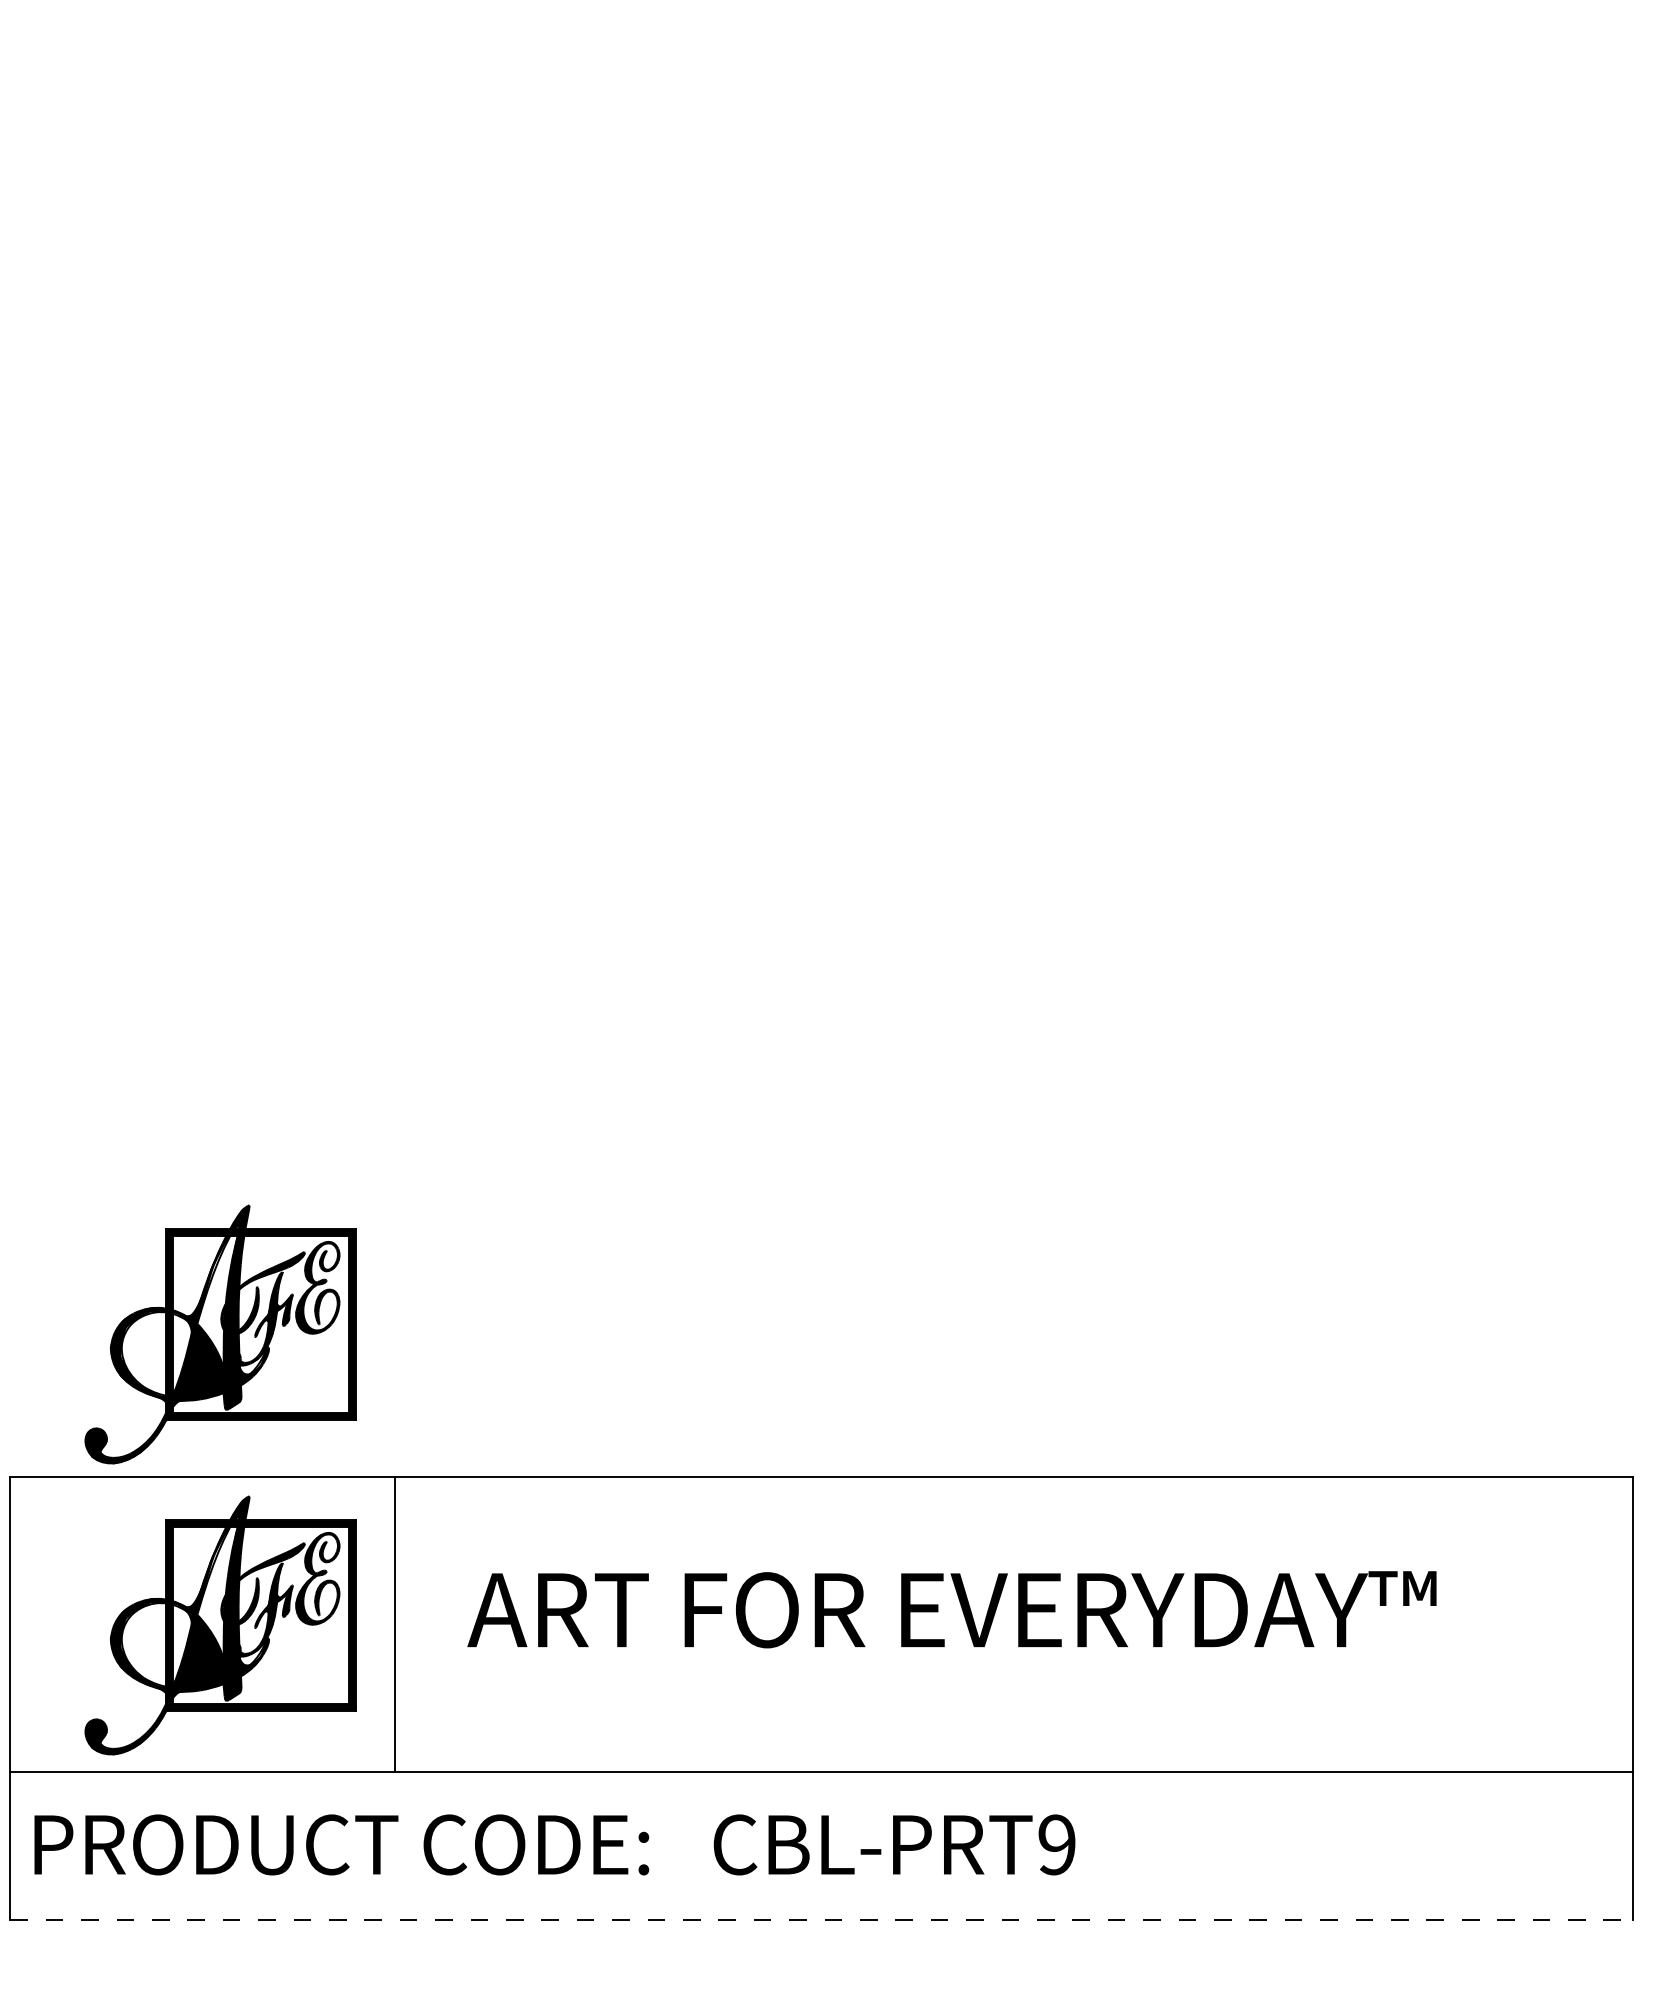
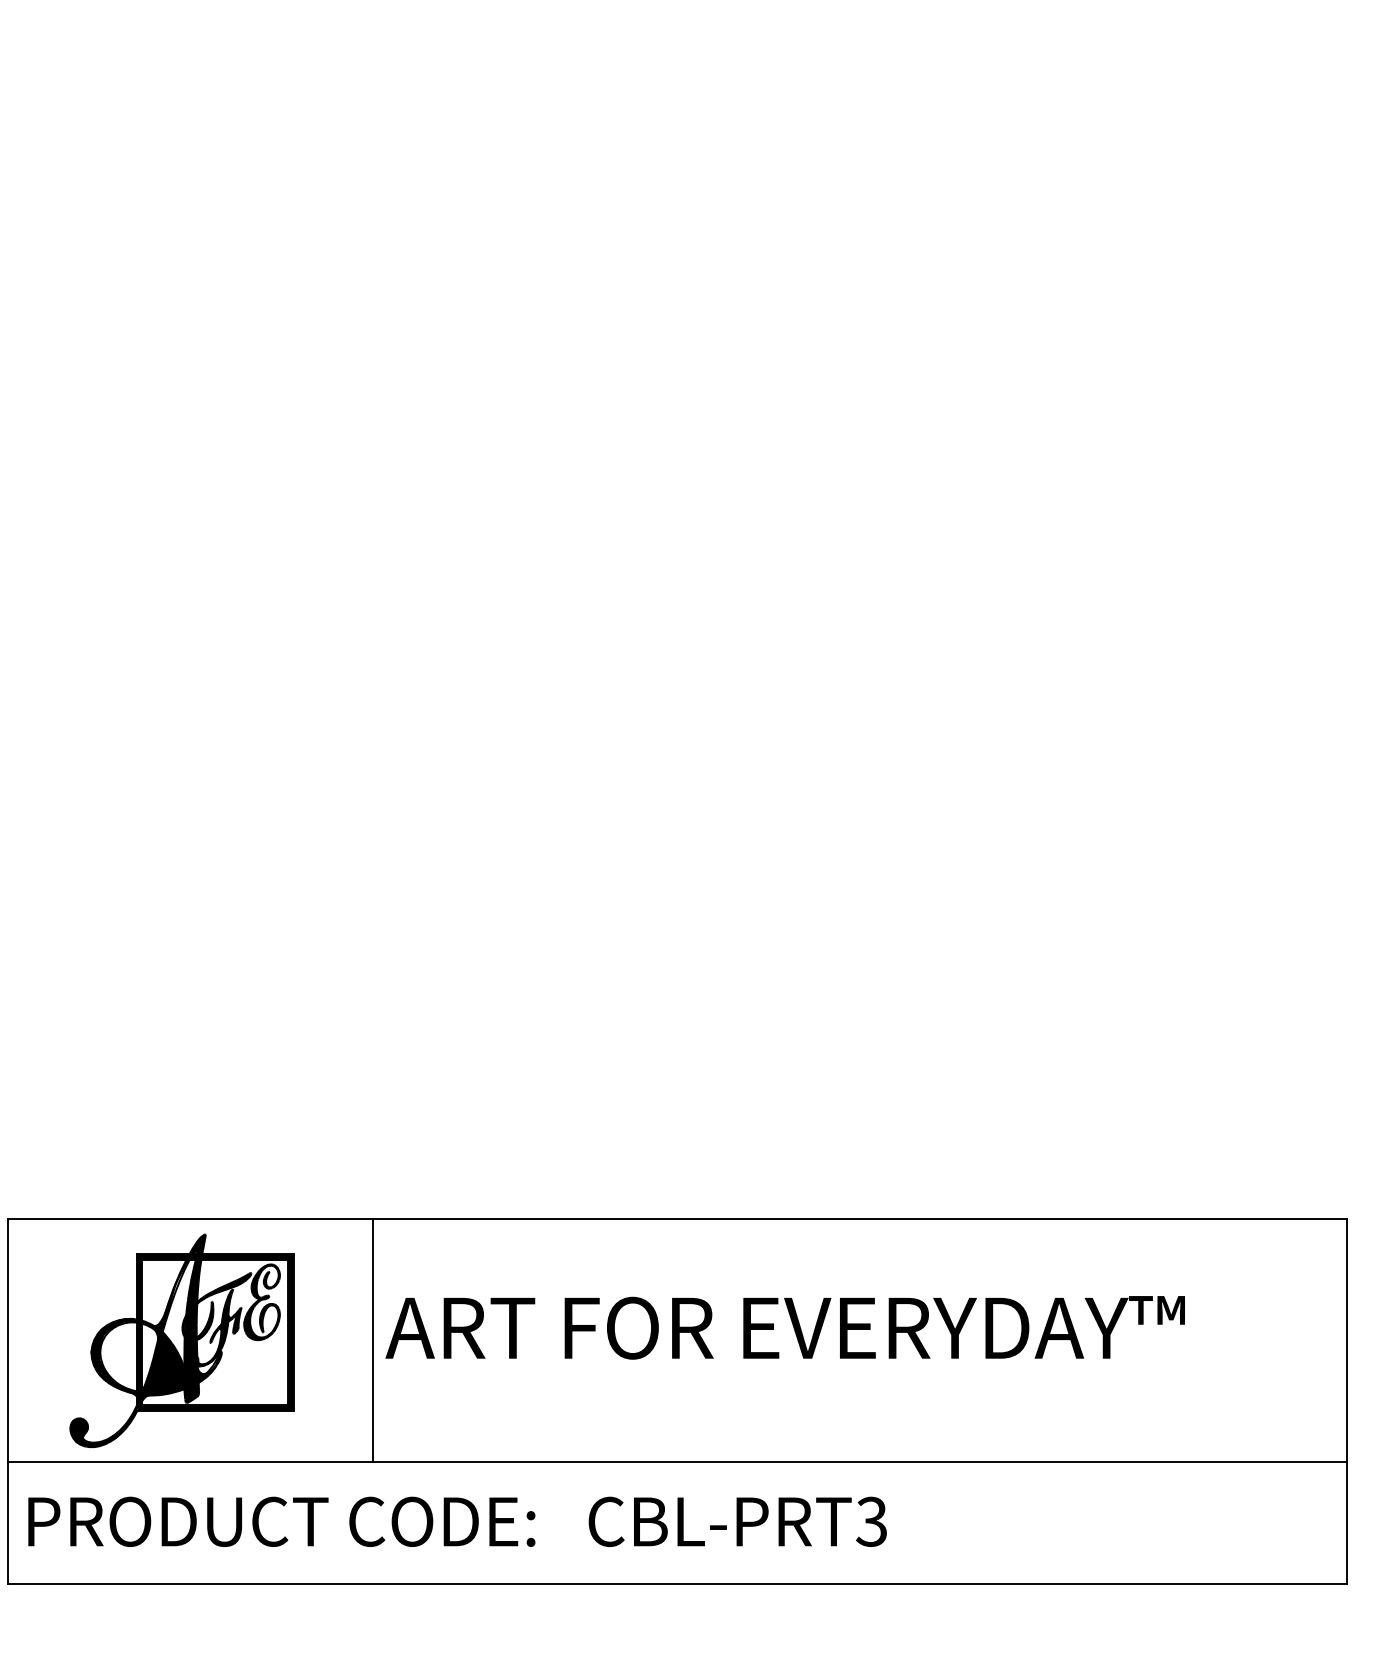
part: (220, 1334) -> (181, 1100), removed
line: (394, 1624) -> (373, 1340), moved
text: (1056, 1844) -> (871, 1521), CBL-PRT9 -> CBL-PRT3
line: (821, 1919) -> (677, 1583), dashed -> solid

